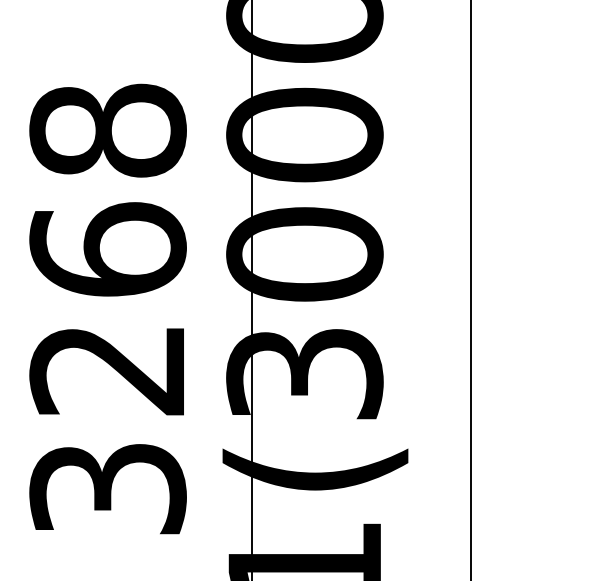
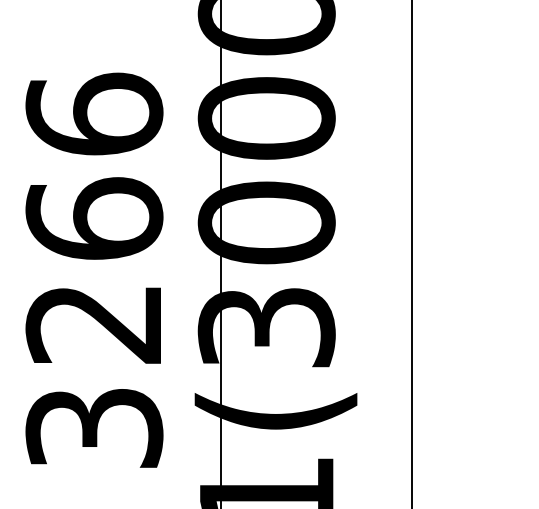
text: (108, 129) -> (94, 113), 3268 -> 3266

